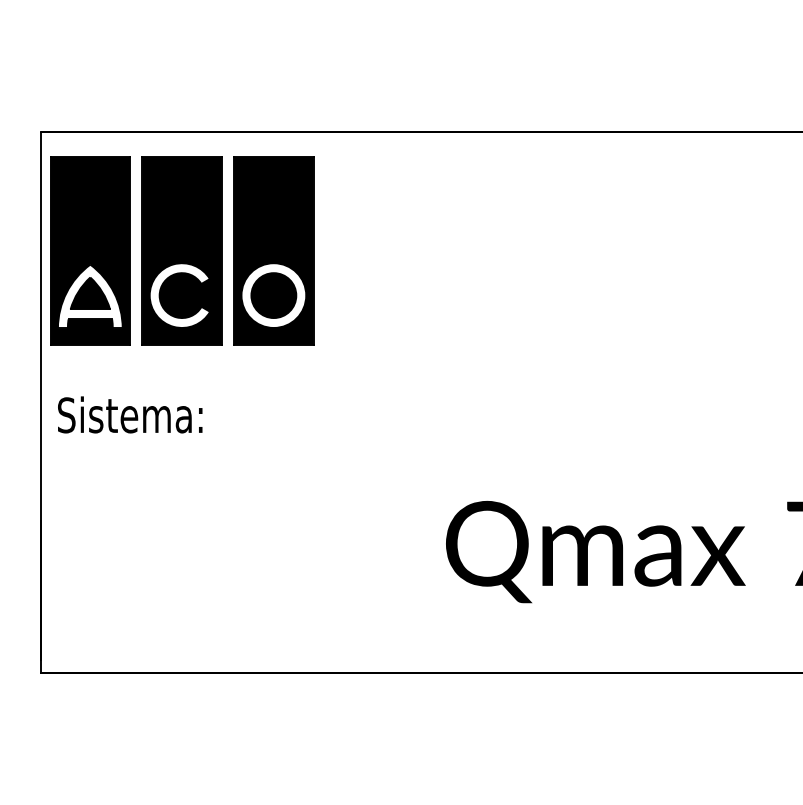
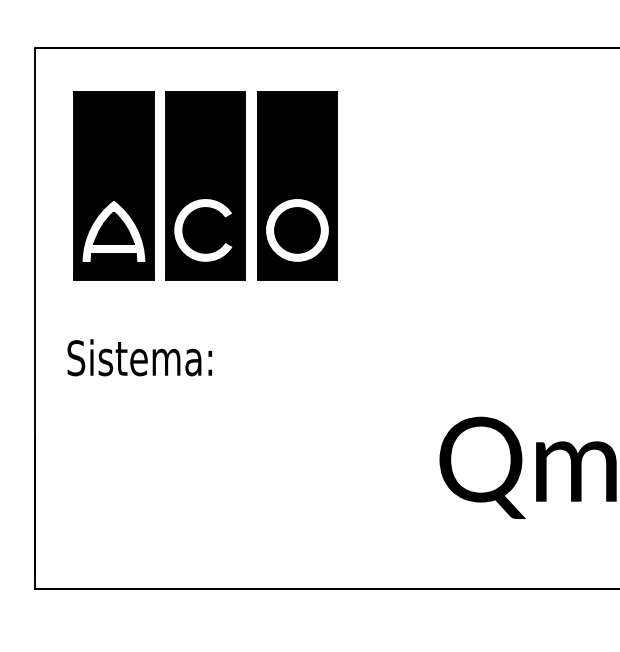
part: (182, 250) -> (206, 185), moved
text: (130, 414) -> (140, 357), moved

